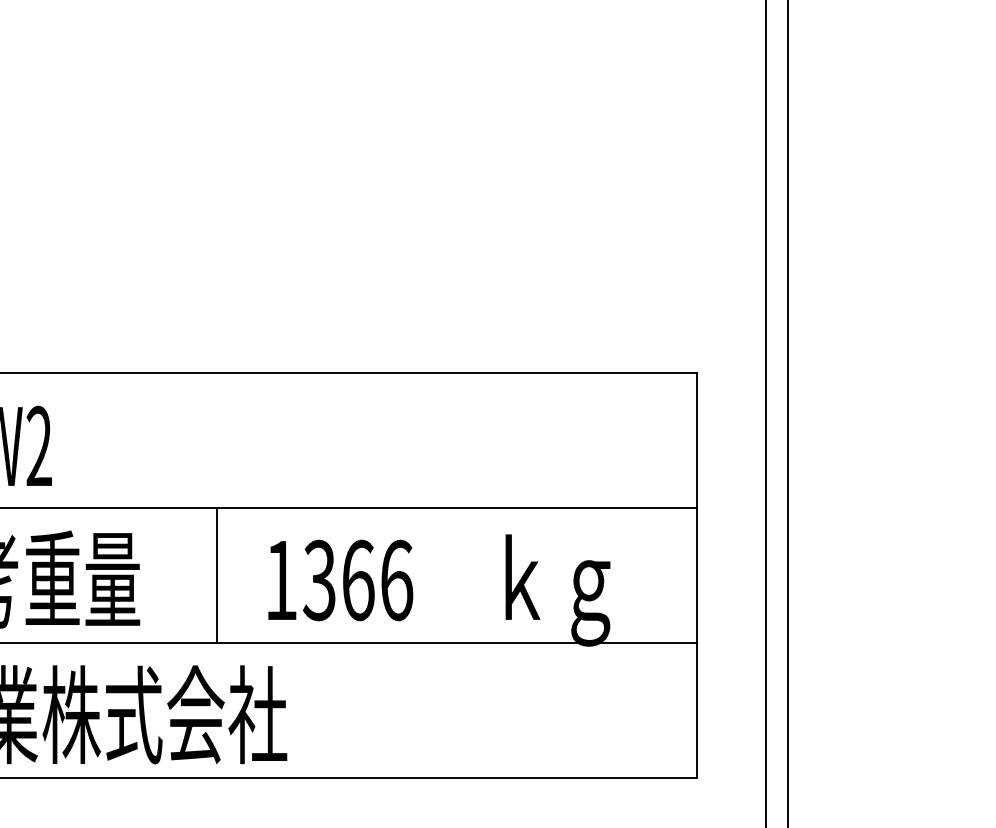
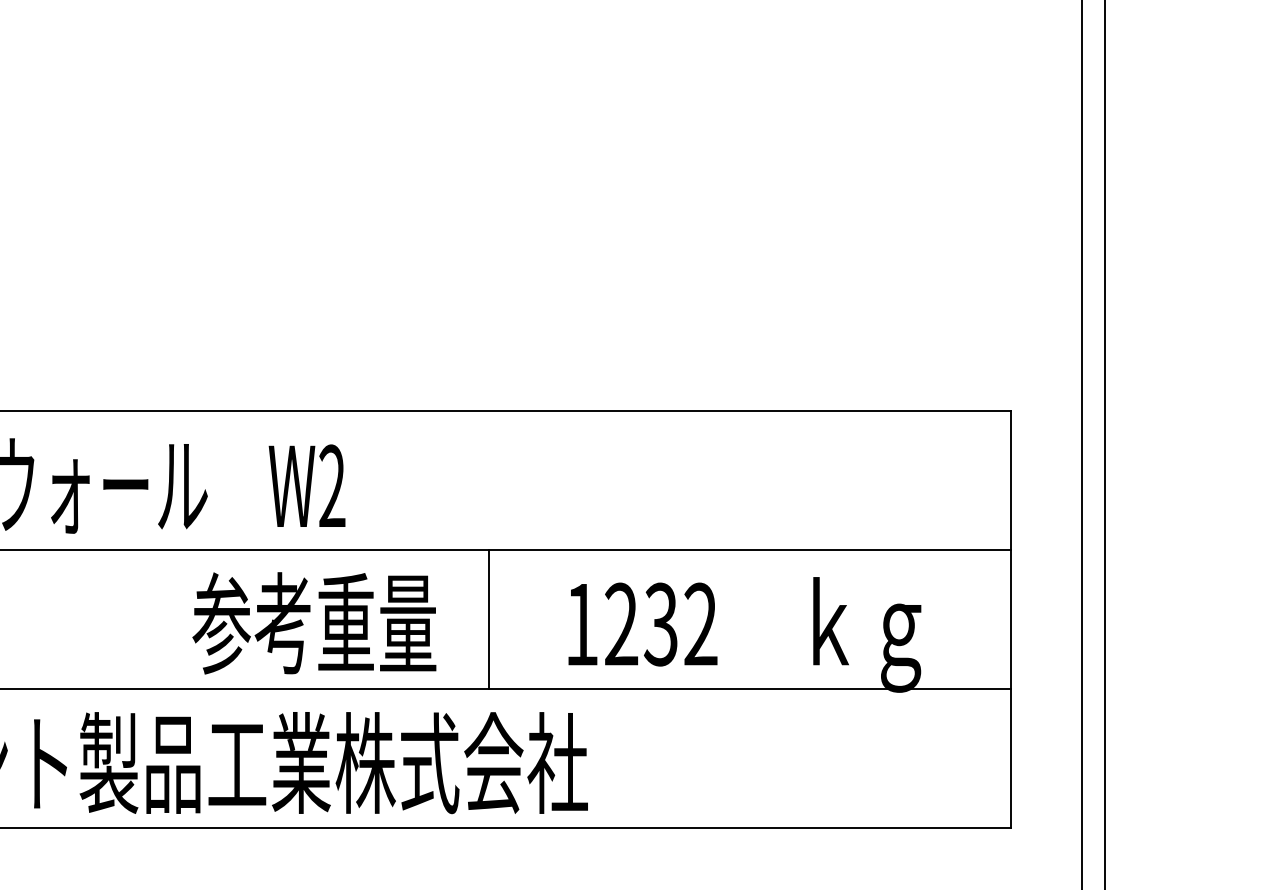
line: (217, 575) -> (489, 619), moved
text: (357, 580) -> (660, 624), 1366 -> 1232

